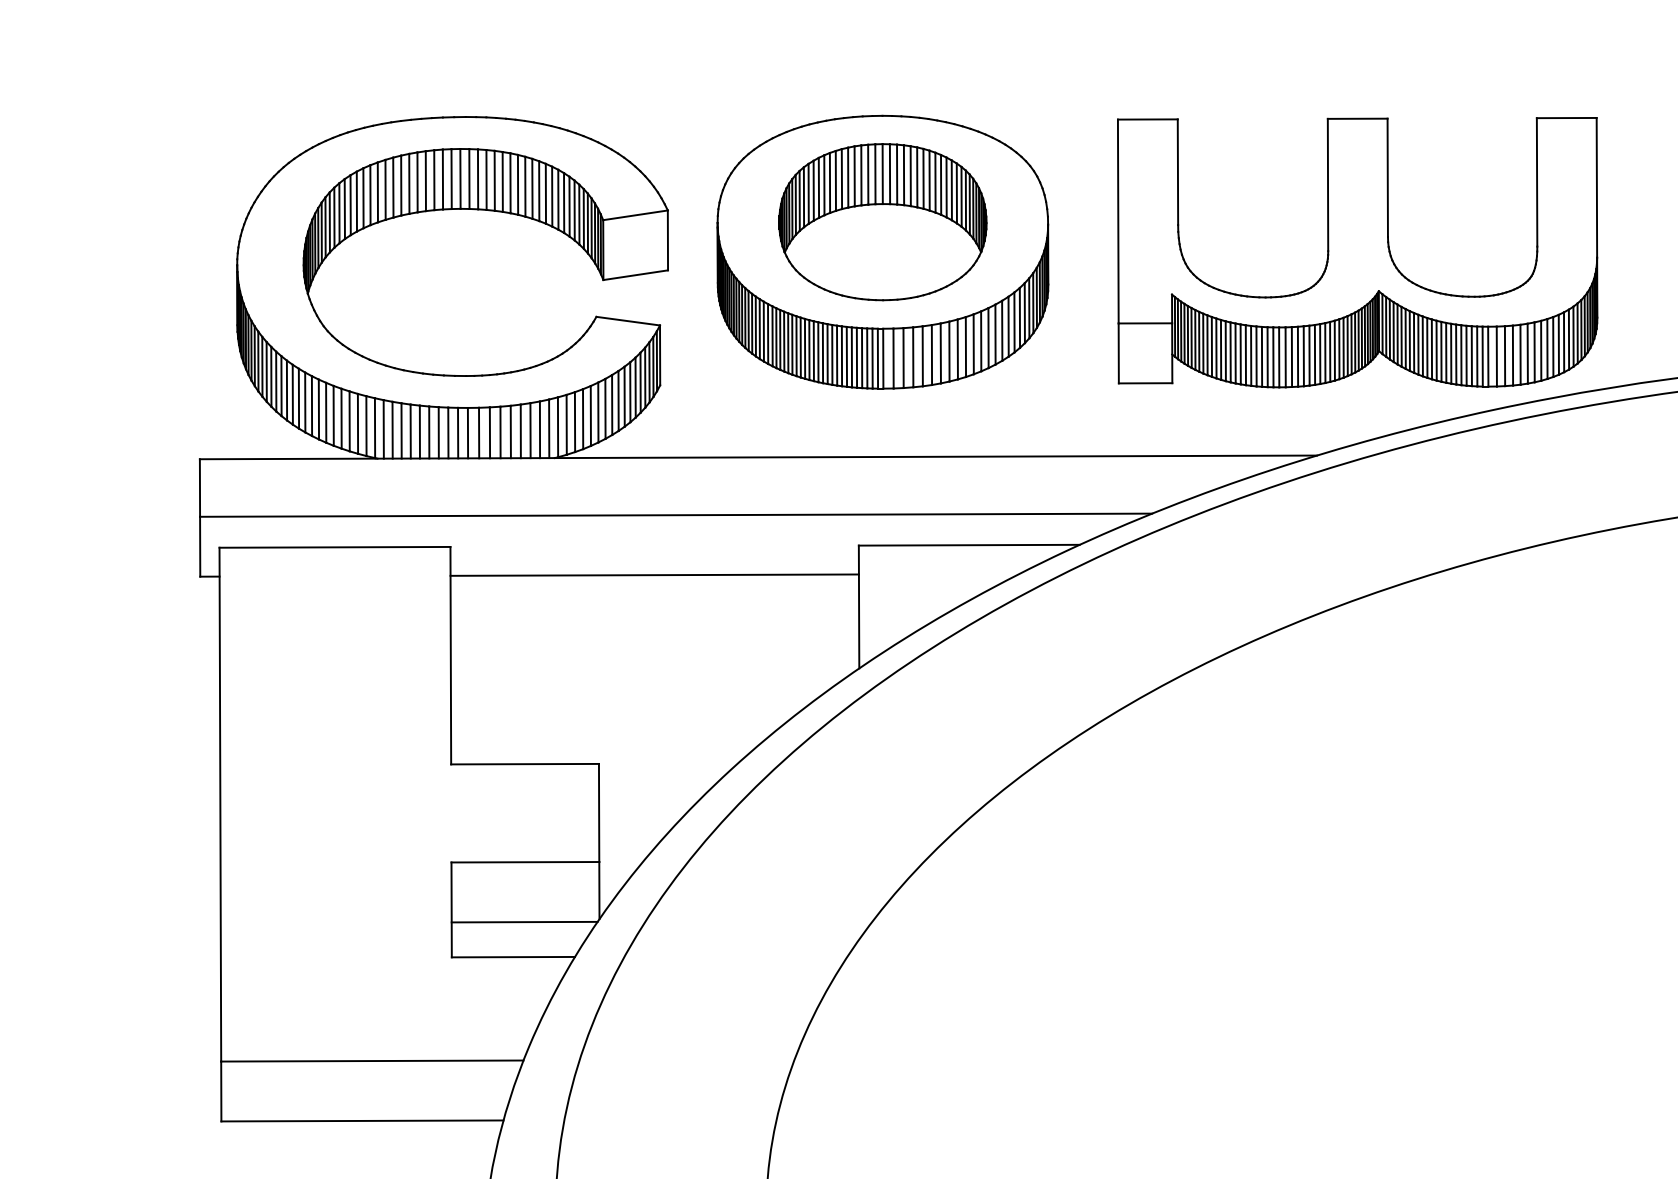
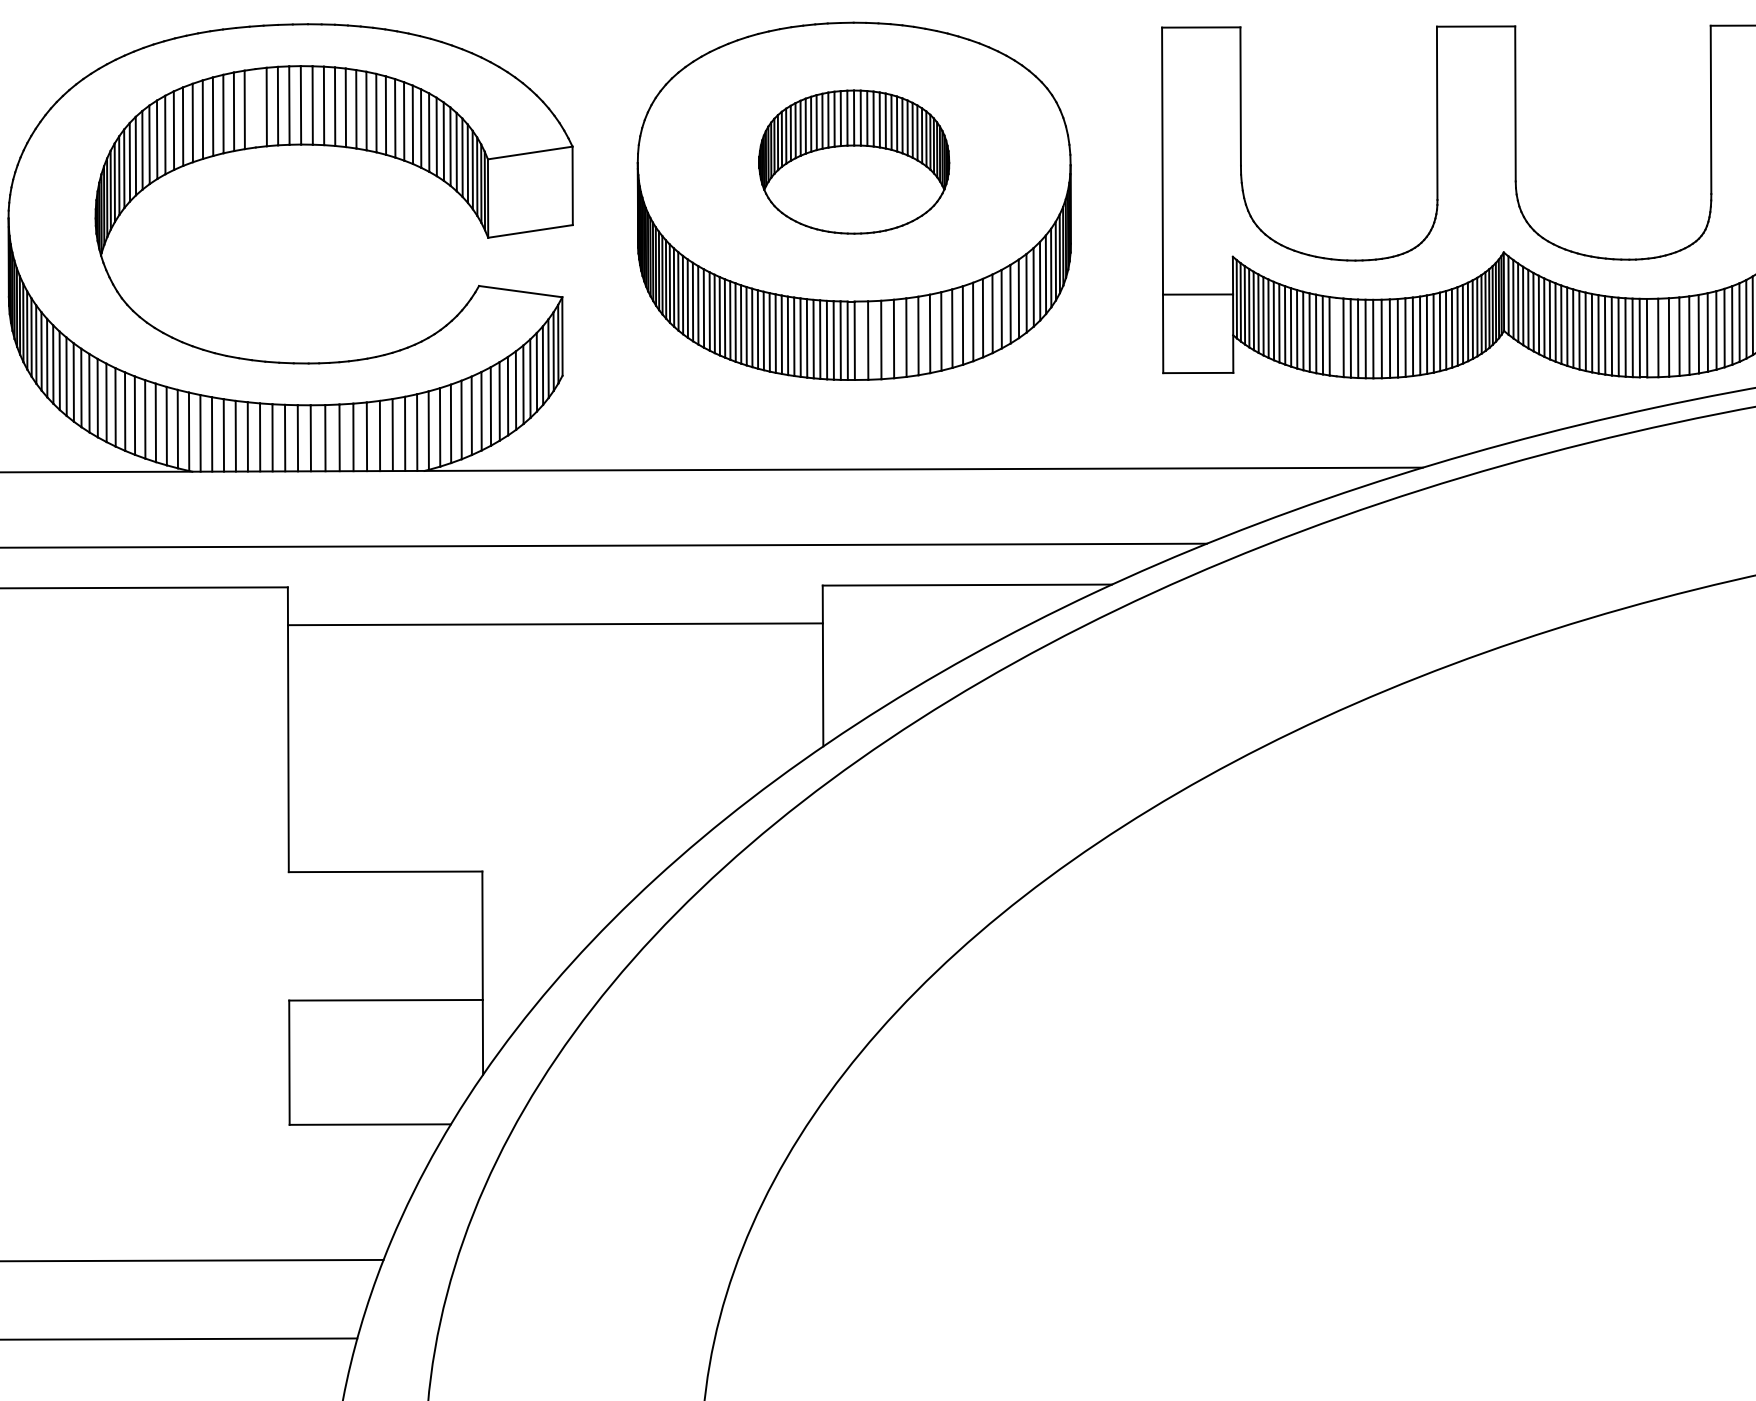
line: (425, 181) -> (255, 108), removed
part: (882, 222) -> (853, 162), size x0.7
line: (1251, 355) -> (1336, 336), removed
line: (524, 921) -> (384, 1077), removed

